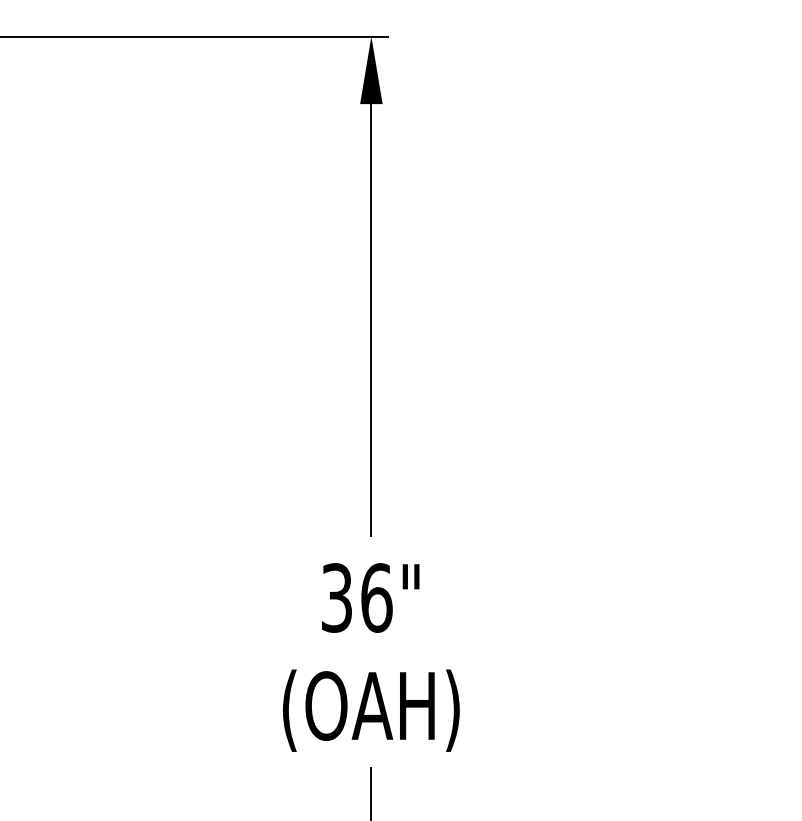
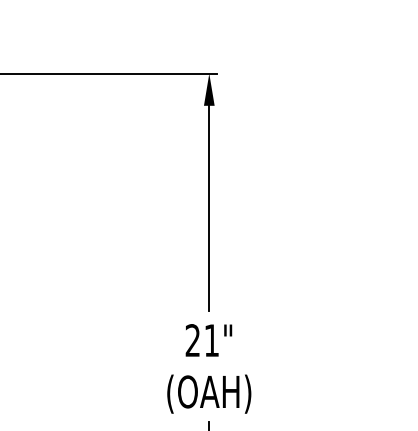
text: (357, 597) -> (202, 340), 36" -> 21"

